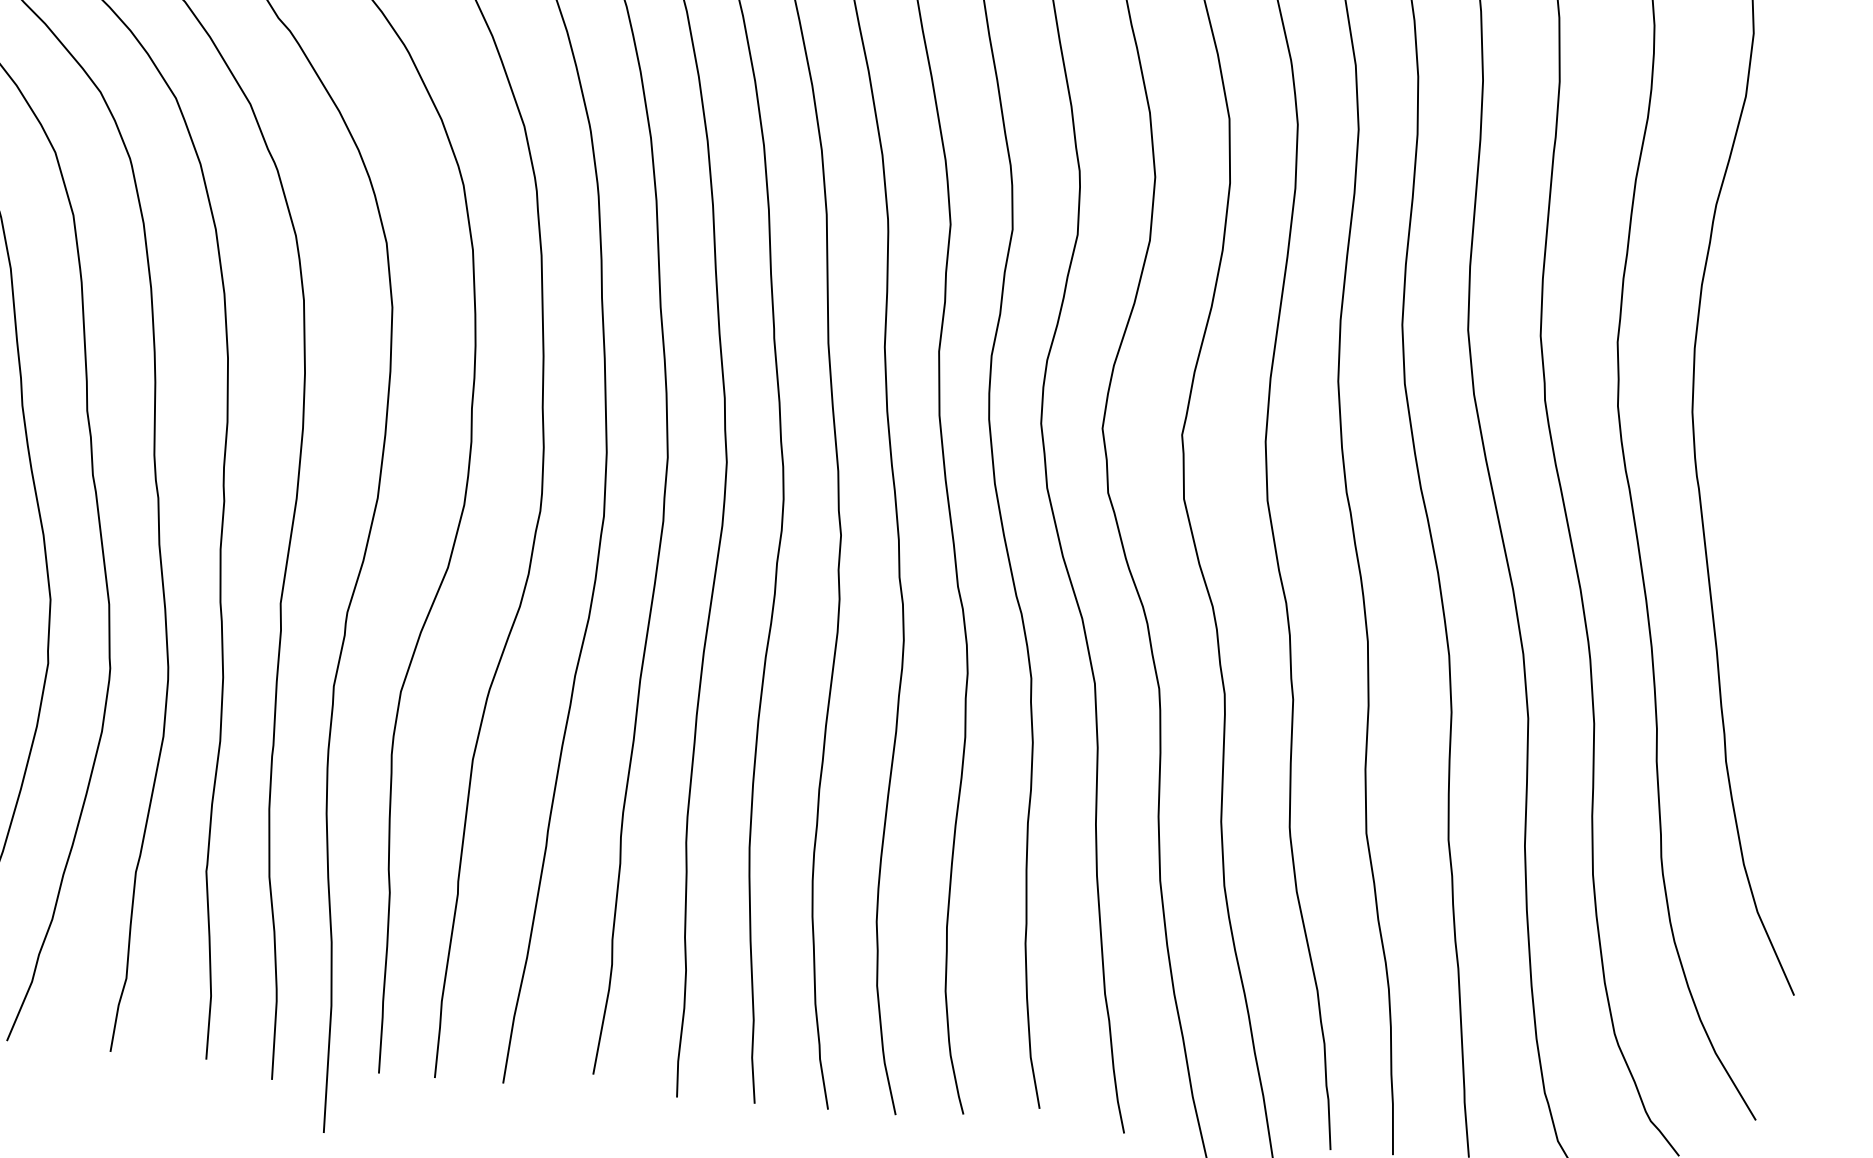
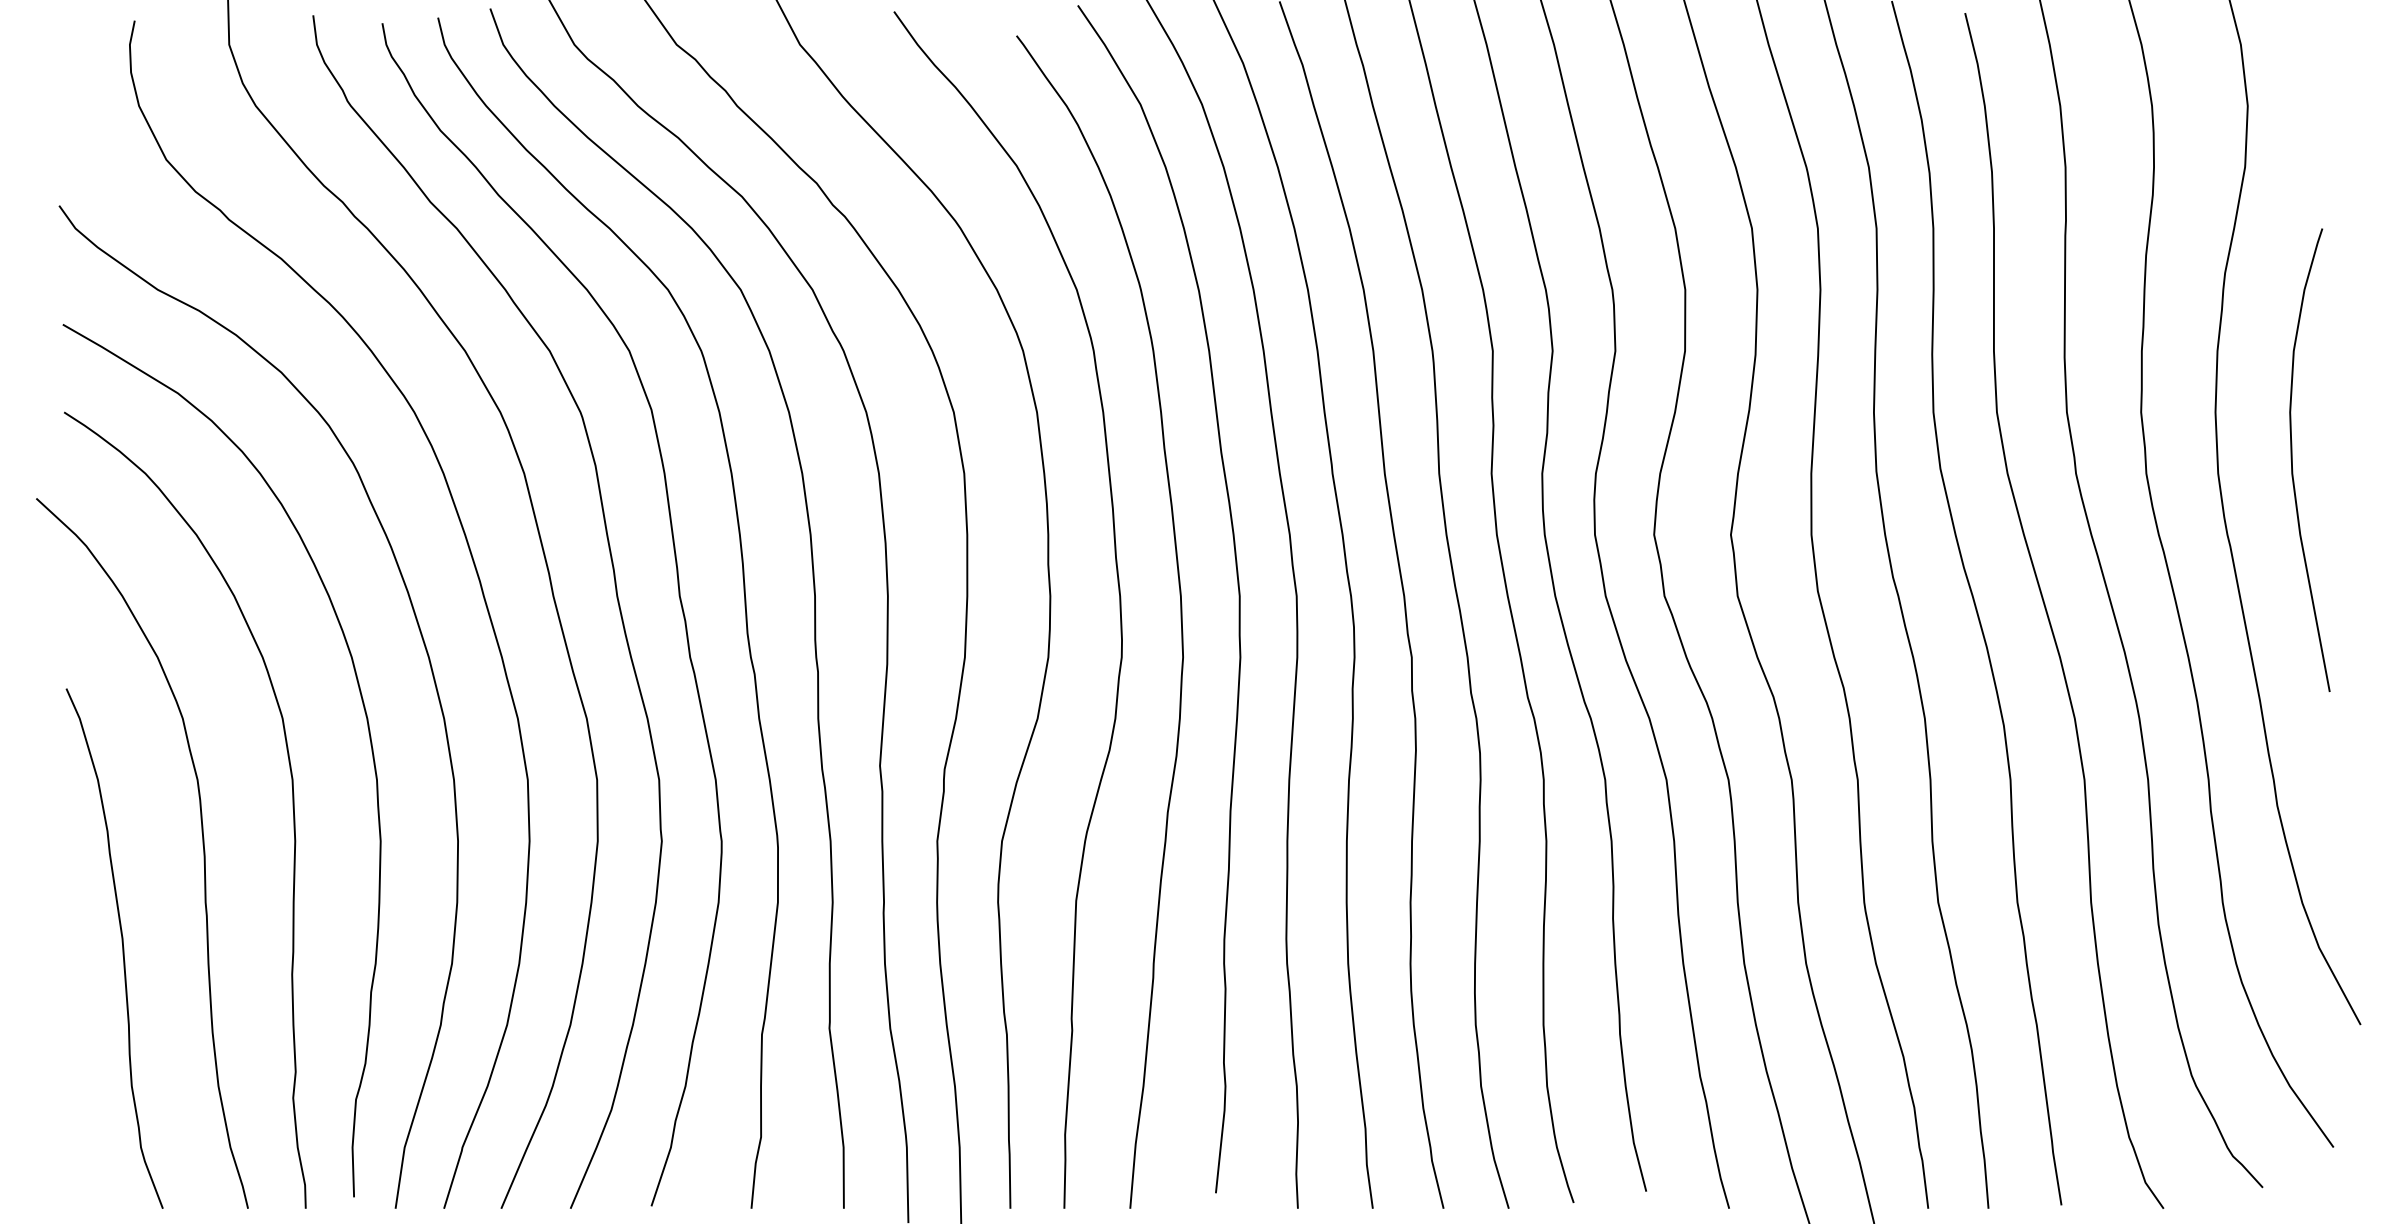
curve: (1770, 403) -> (2292, 459), added

